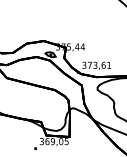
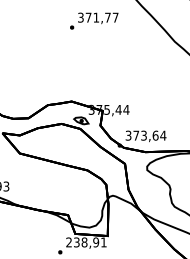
text: (109, 65) -> (163, 135), 373,61 -> 373,64
text: (54, 141) -> (86, 242), 369,05 -> 238,91

